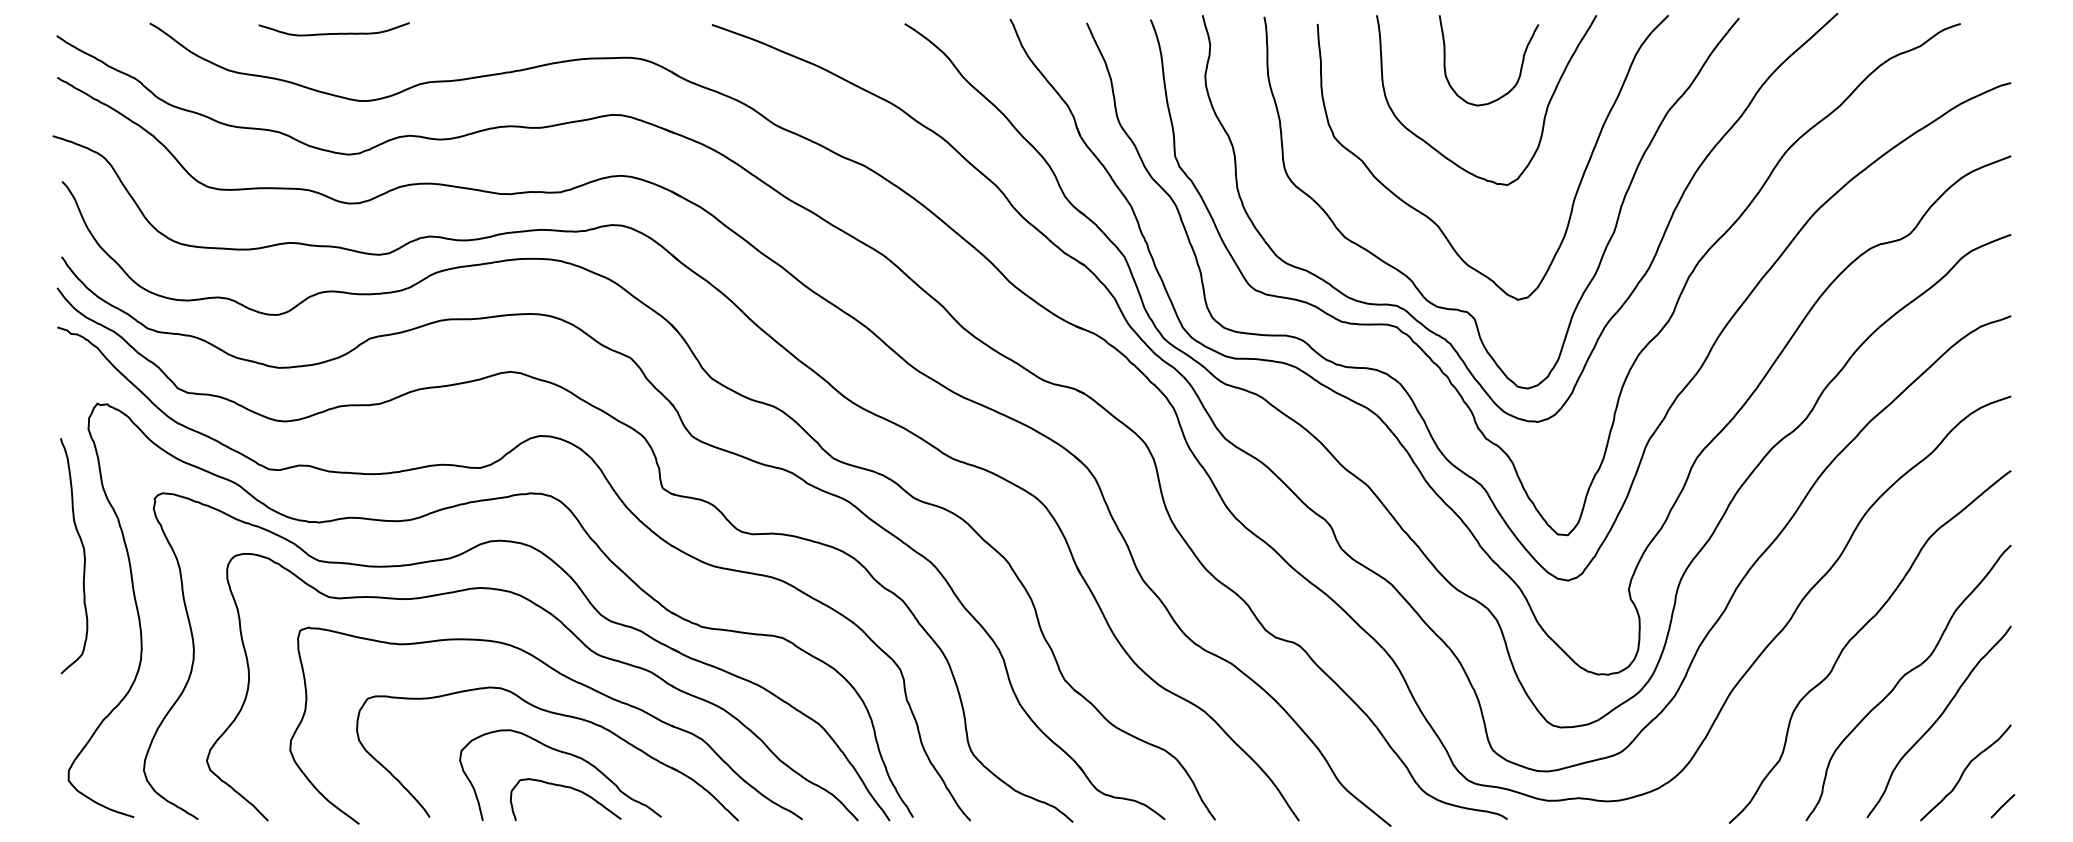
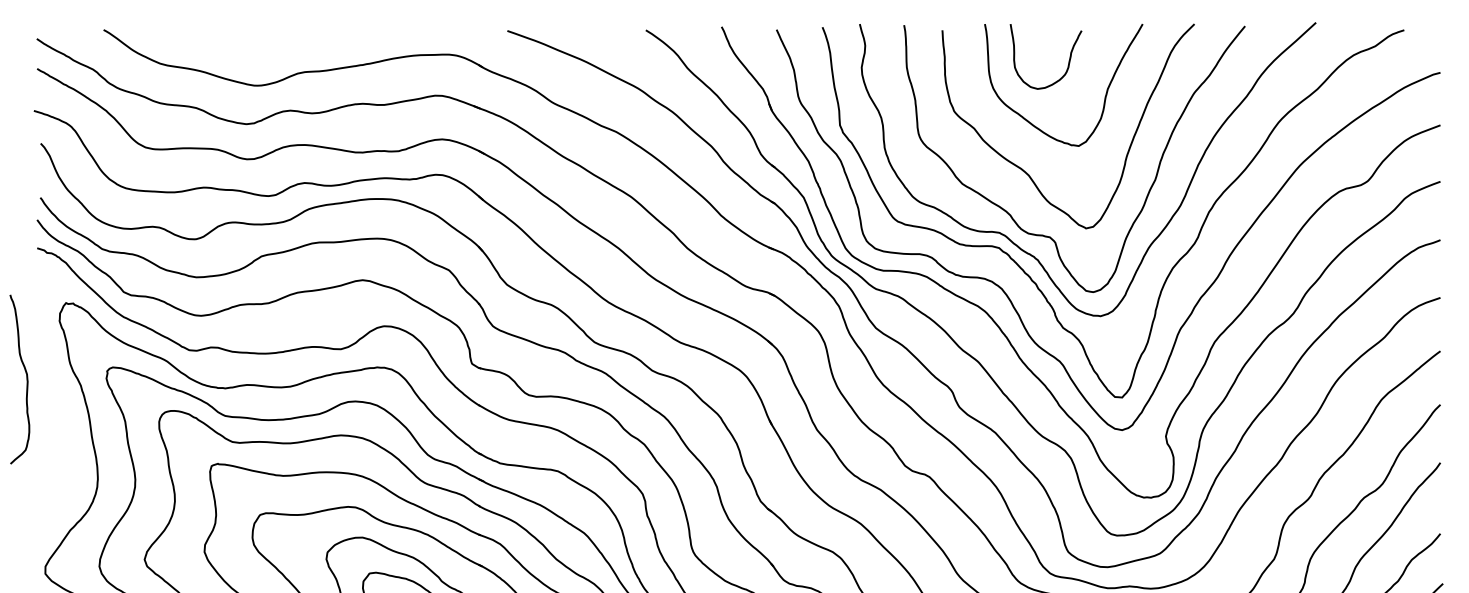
curve: (333, 33) -> (235, 37), removed
curve: (1520, 67) -> (1068, 61), moved
curve: (83, 556) -> (26, 379), moved

